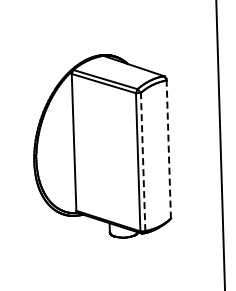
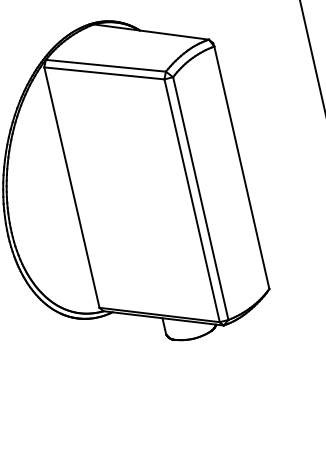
line: (168, 149) -> (241, 167), dashed -> solid
line: (143, 161) -> (201, 197), dashed -> solid

